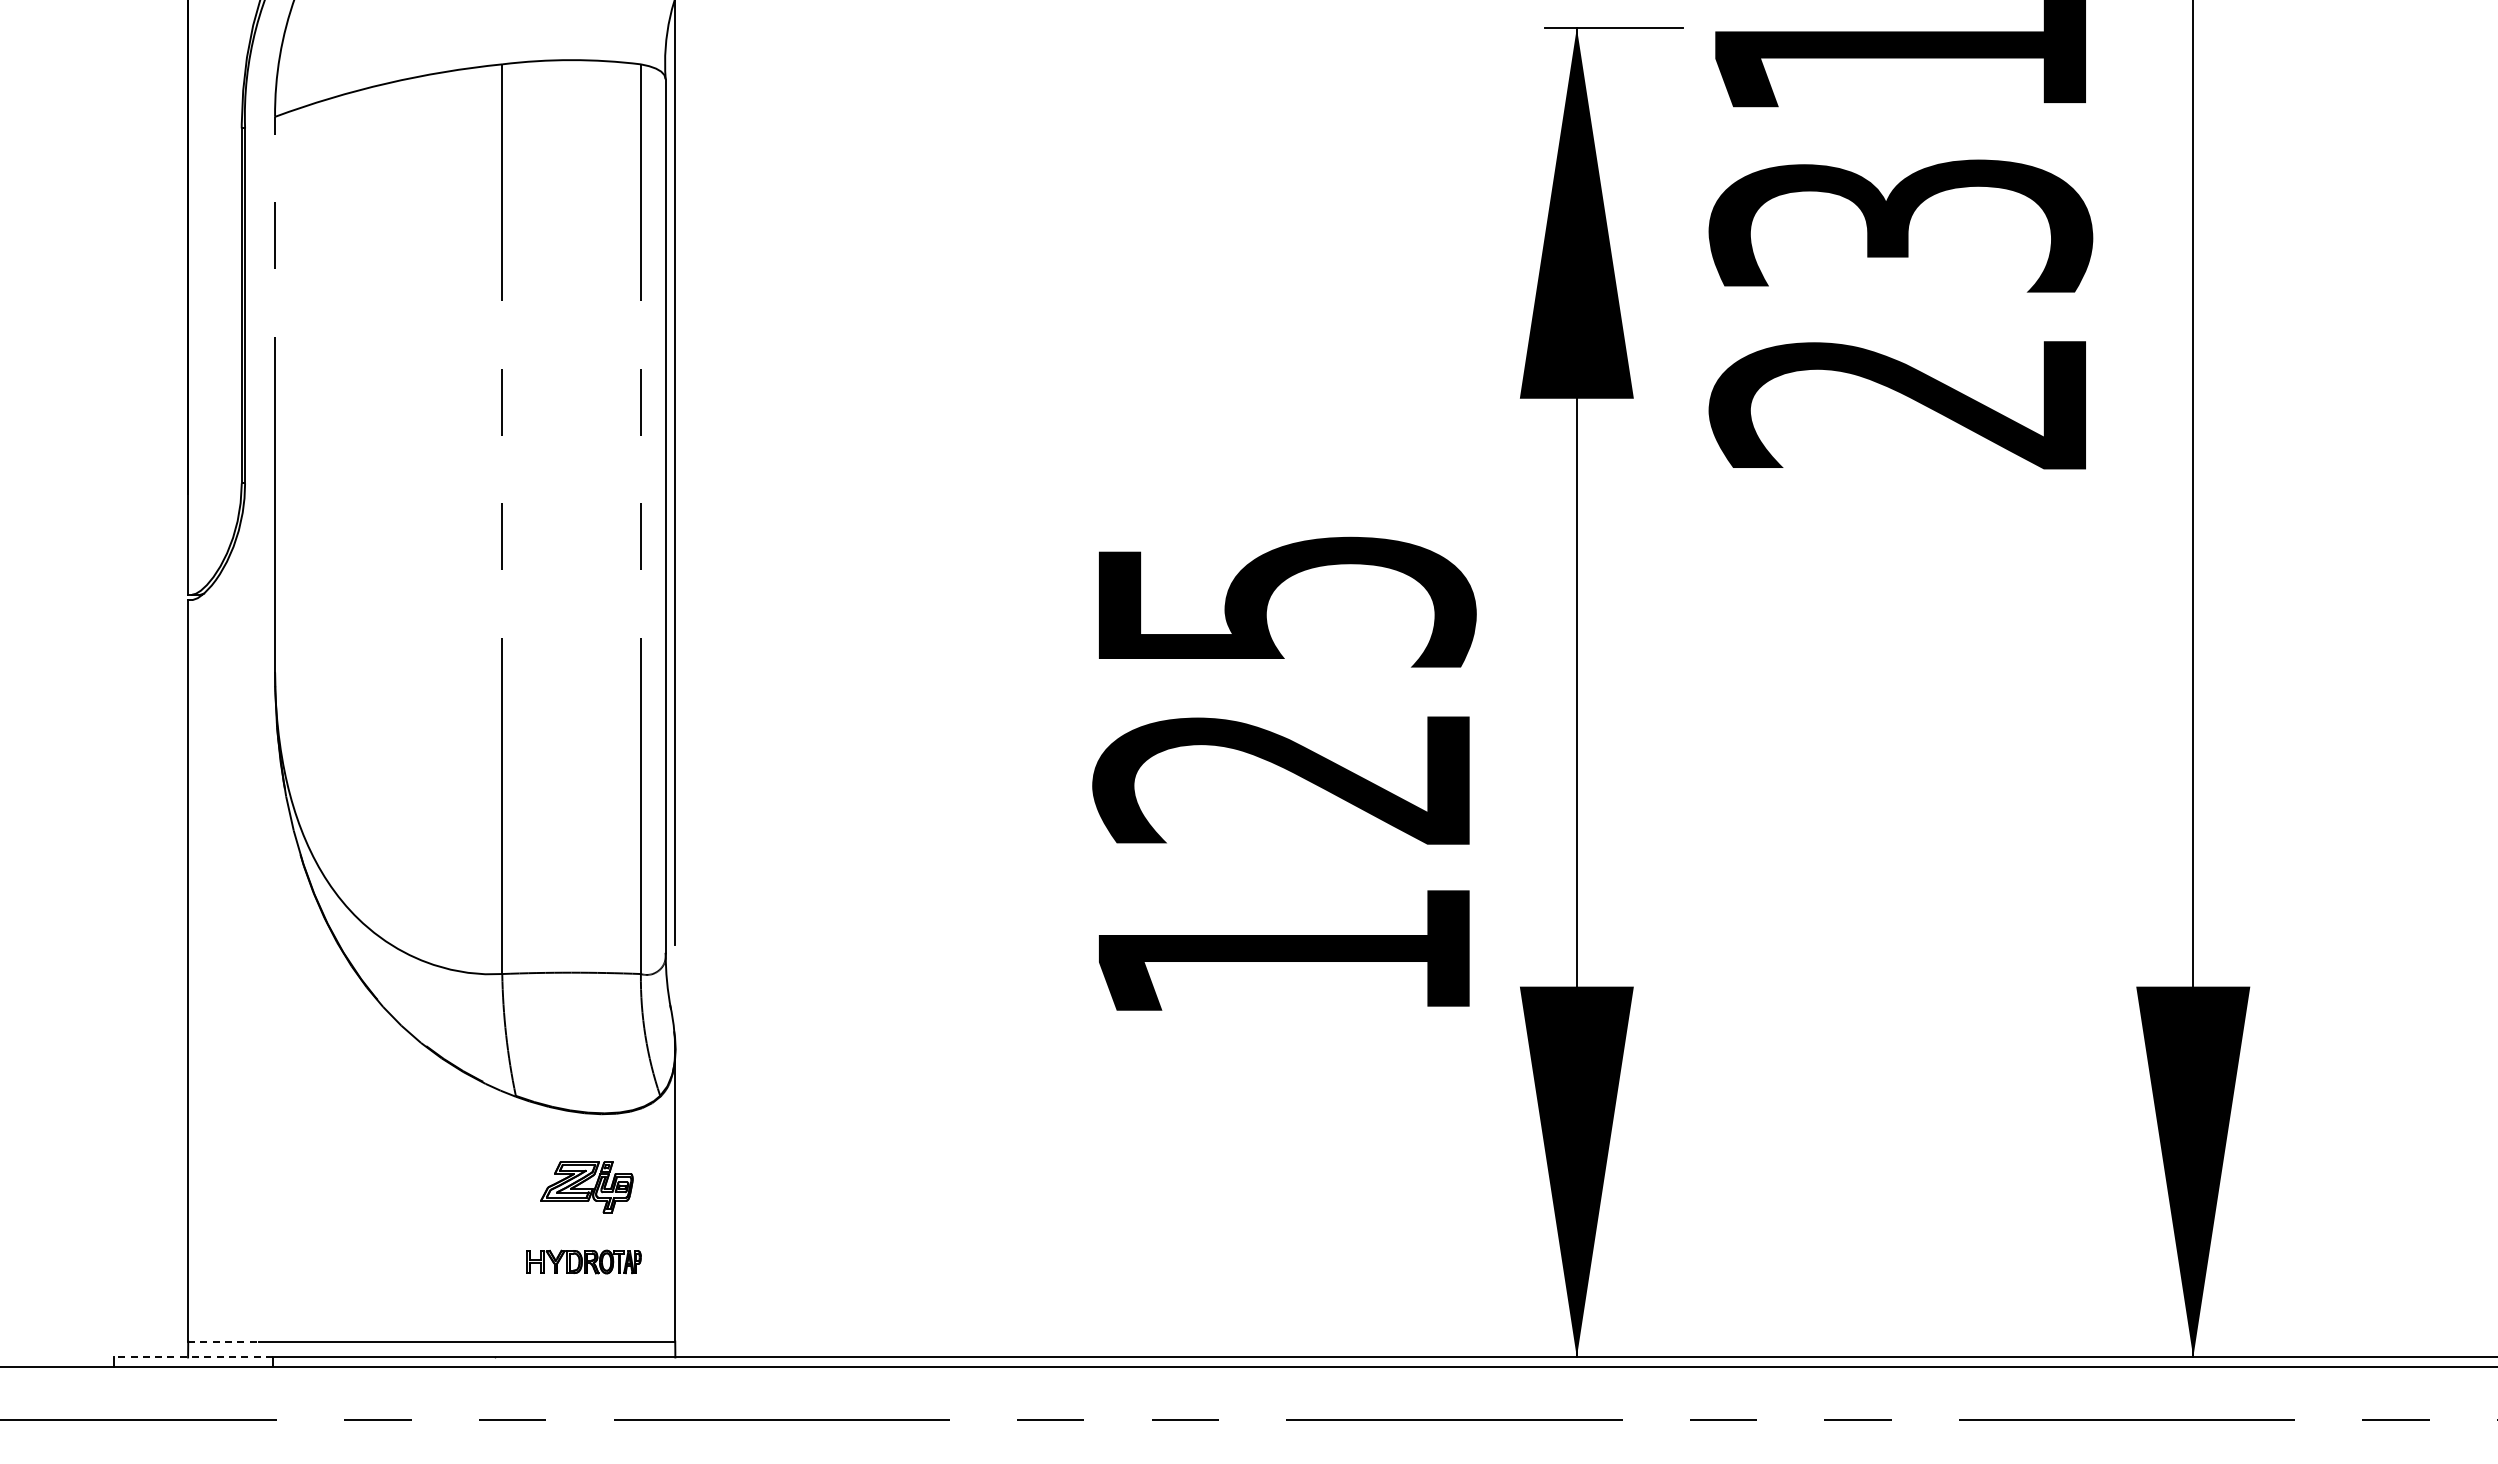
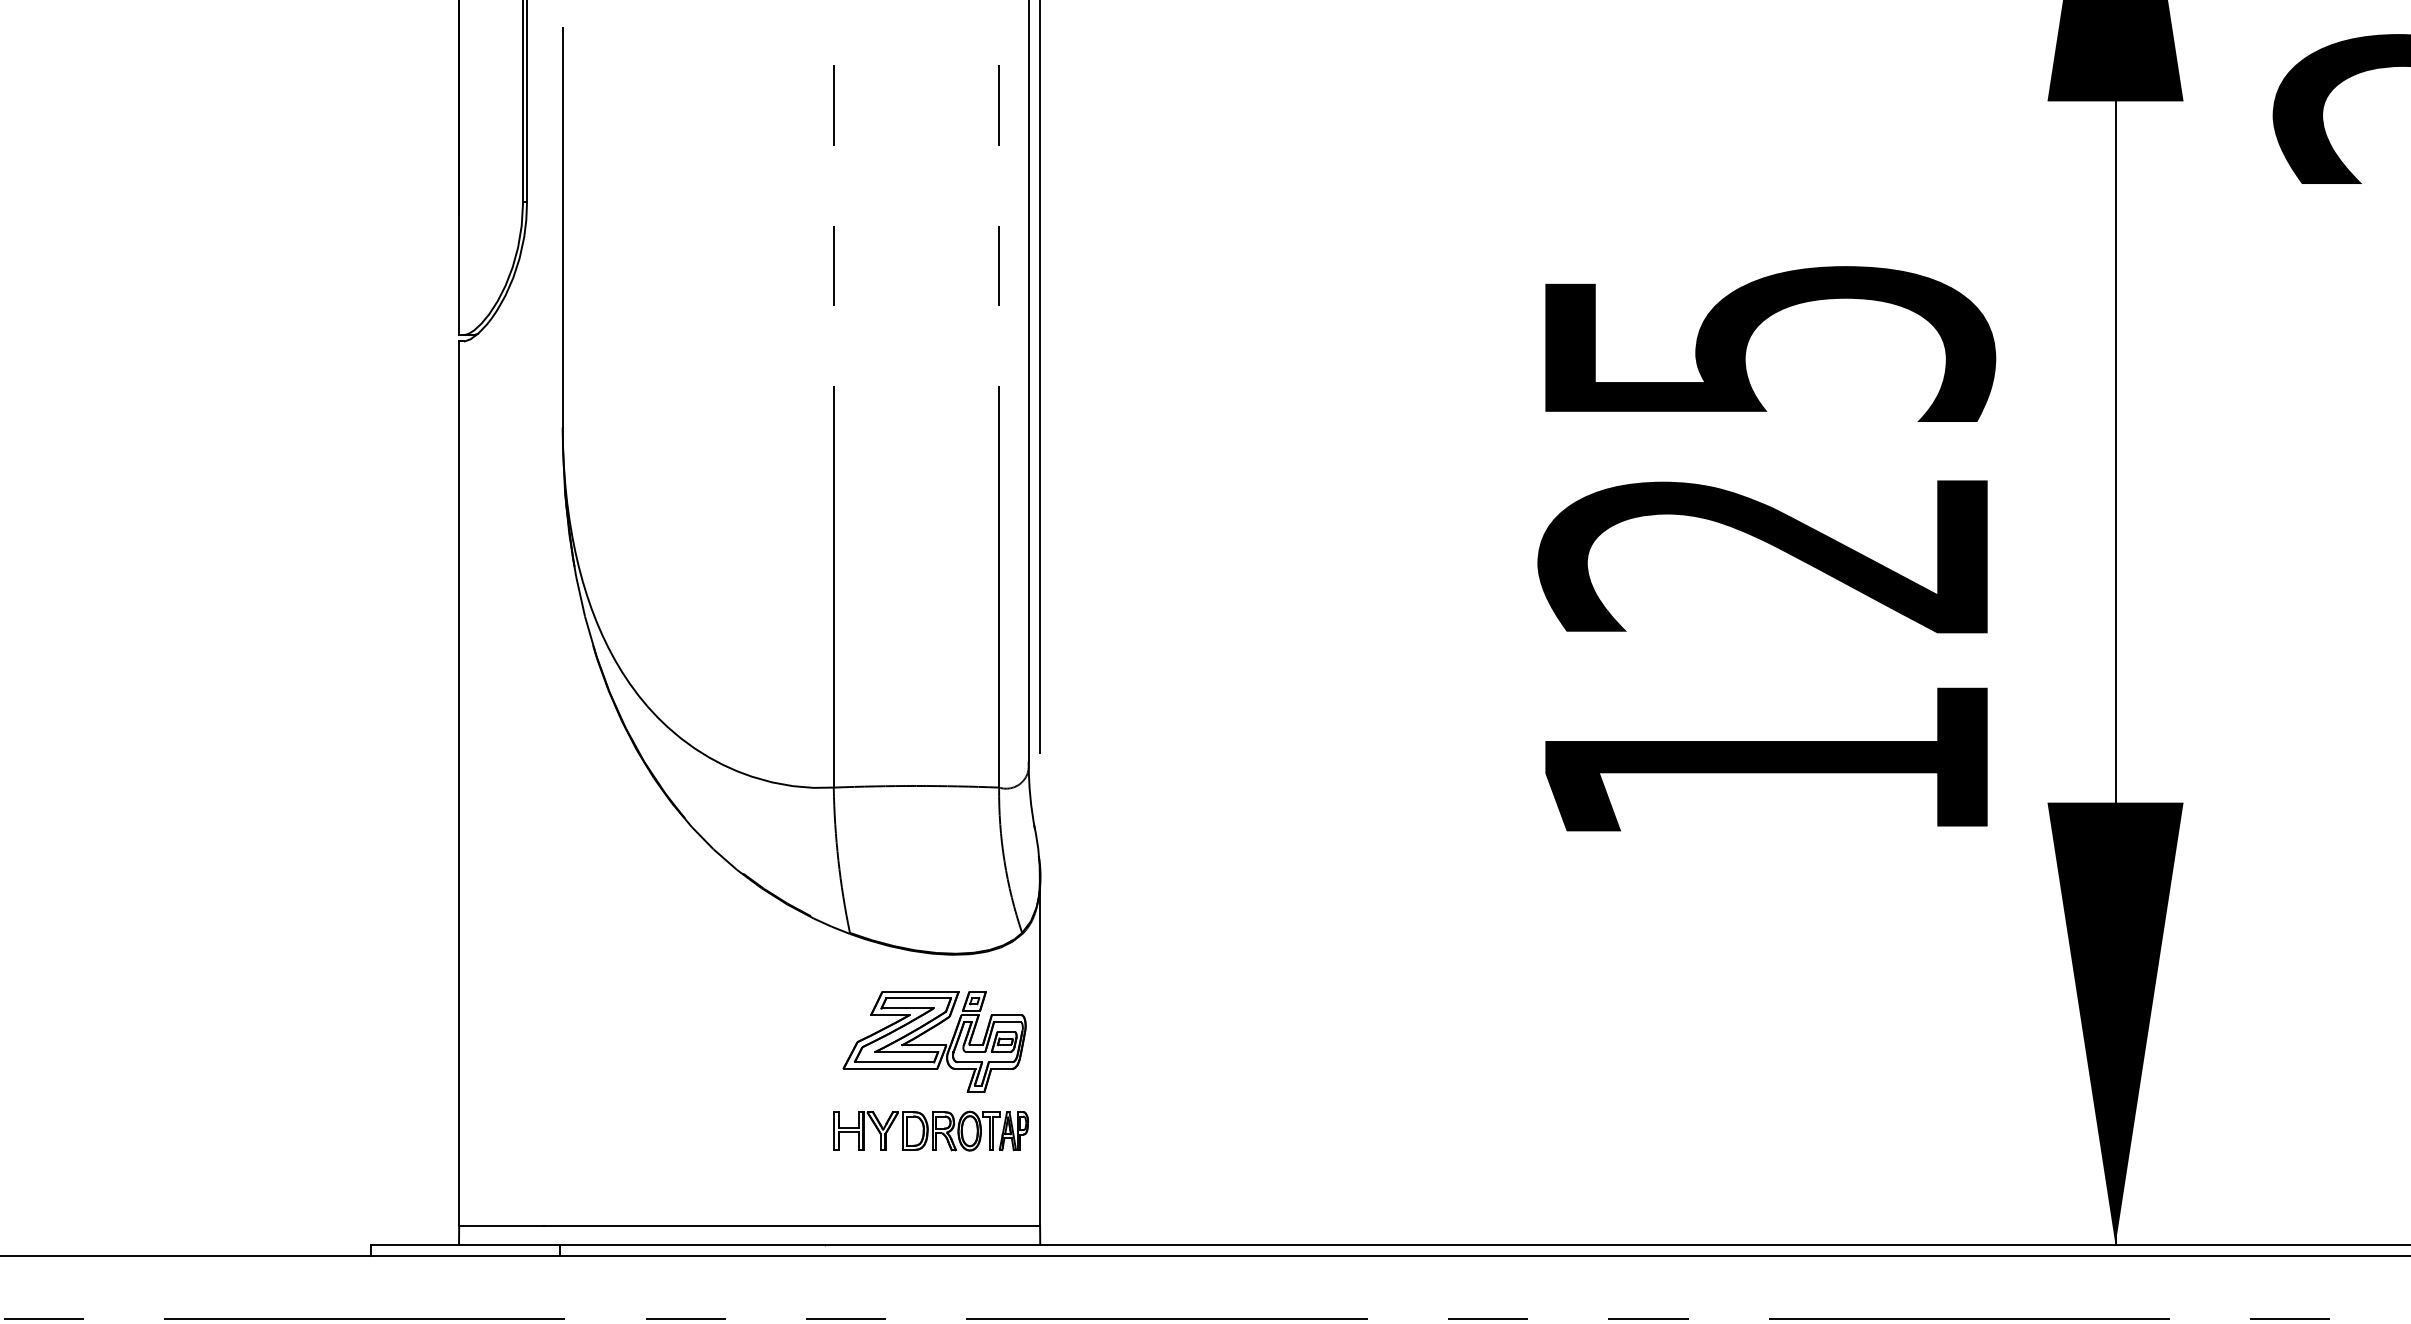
part: (586, 1187) -> (934, 1042), size x1.67
part: (583, 1261) -> (930, 1130), size x1.43
line: (223, 1341) -> (501, 1225), dashed -> solid
line: (192, 1357) -> (464, 1244), dashed -> solid

